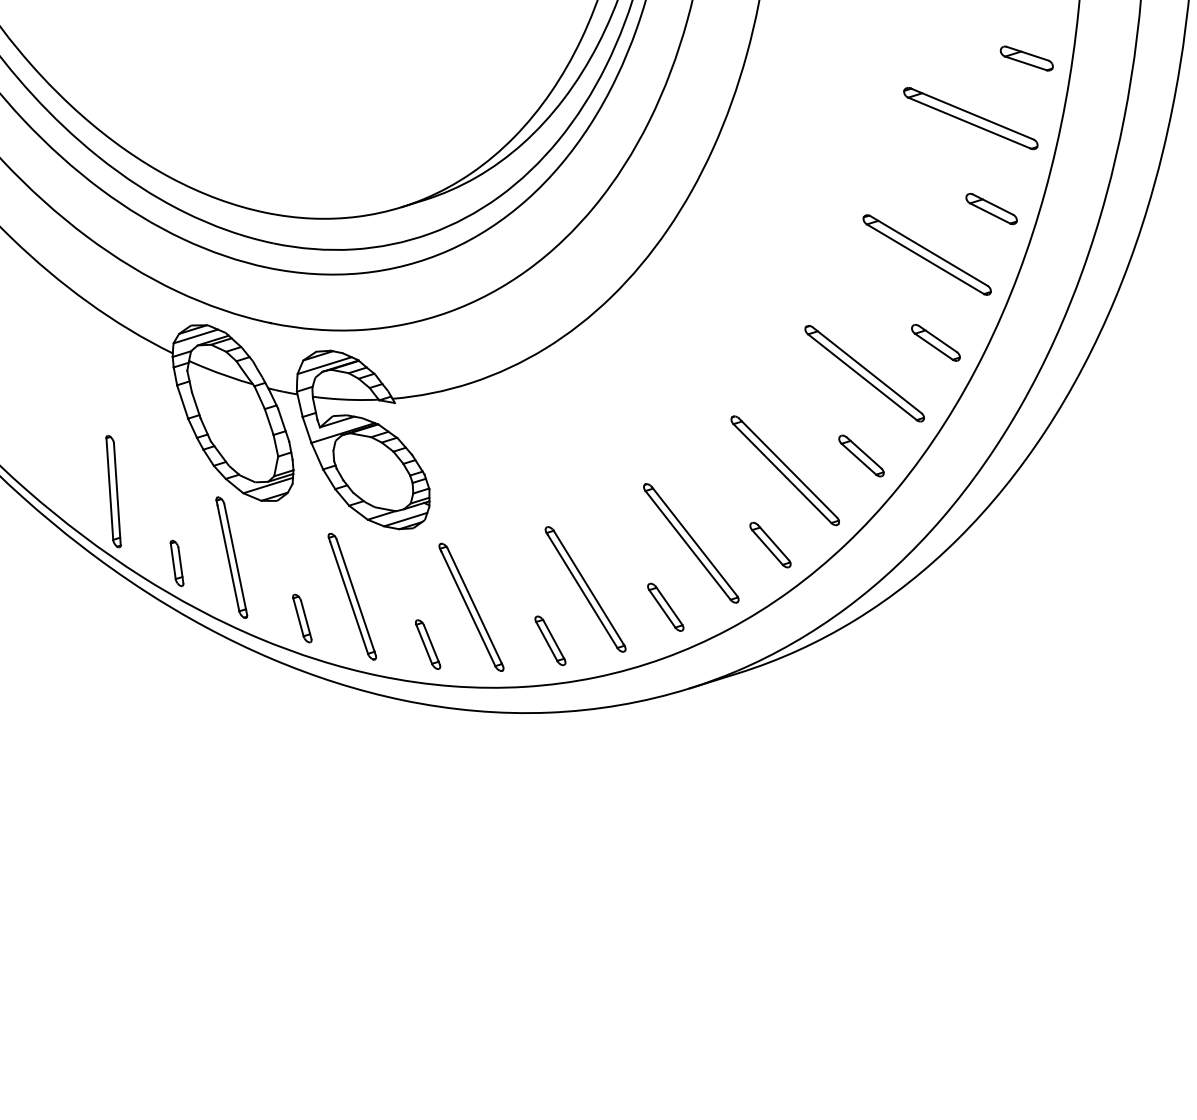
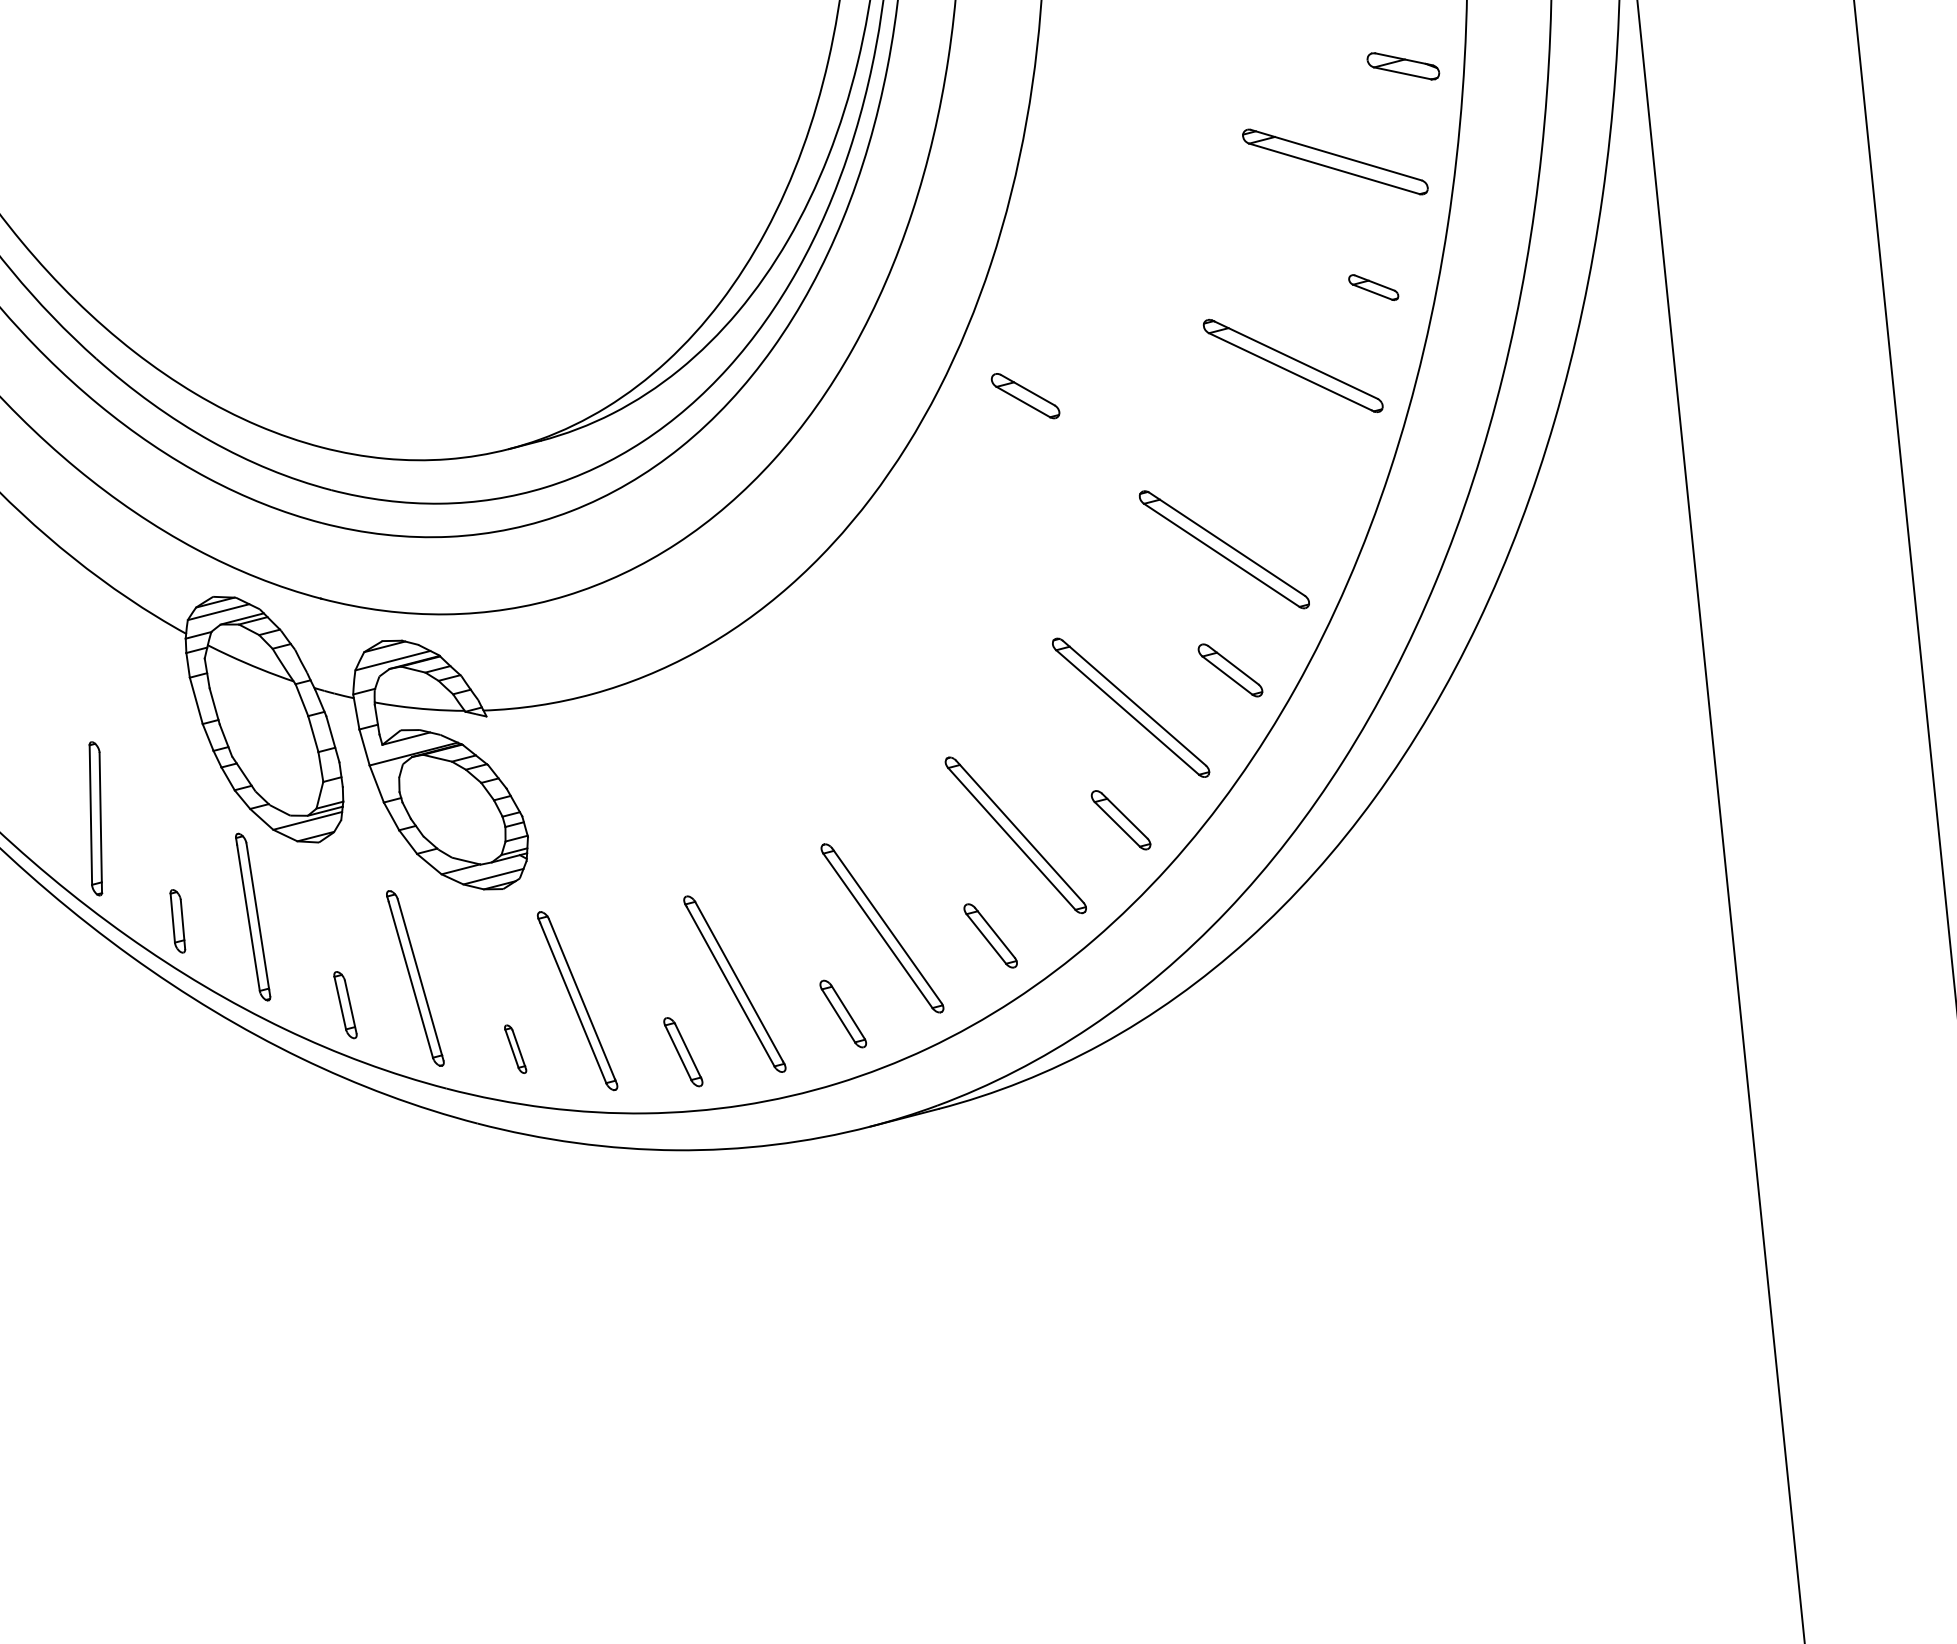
part: (1026, 58) -> (1373, 287), size x0.7
part: (991, 209) -> (1025, 396), moved
part: (427, 644) -> (515, 1049), size x0.7

